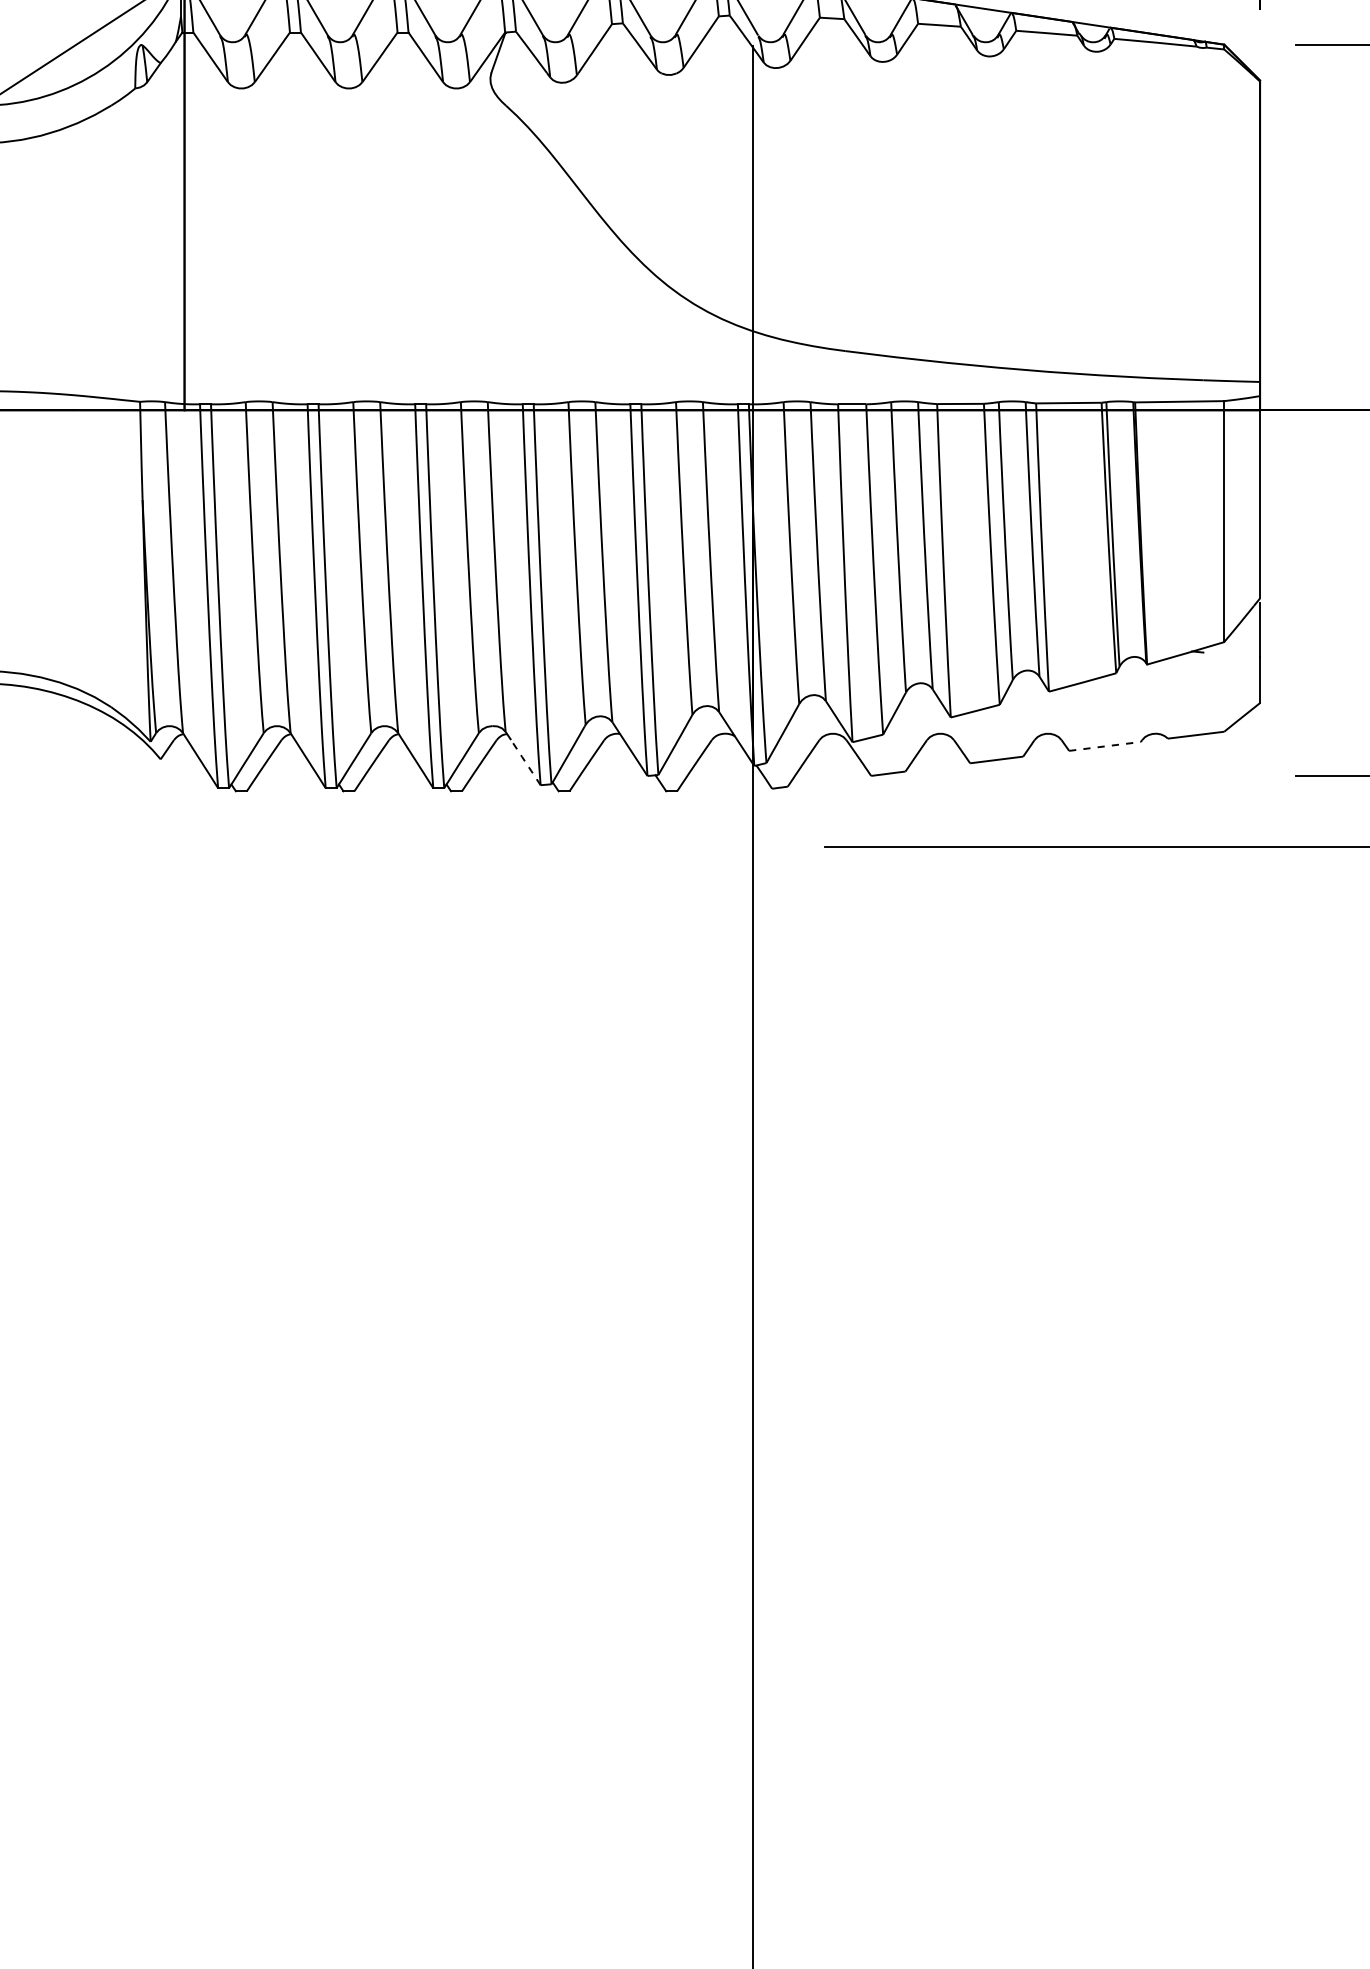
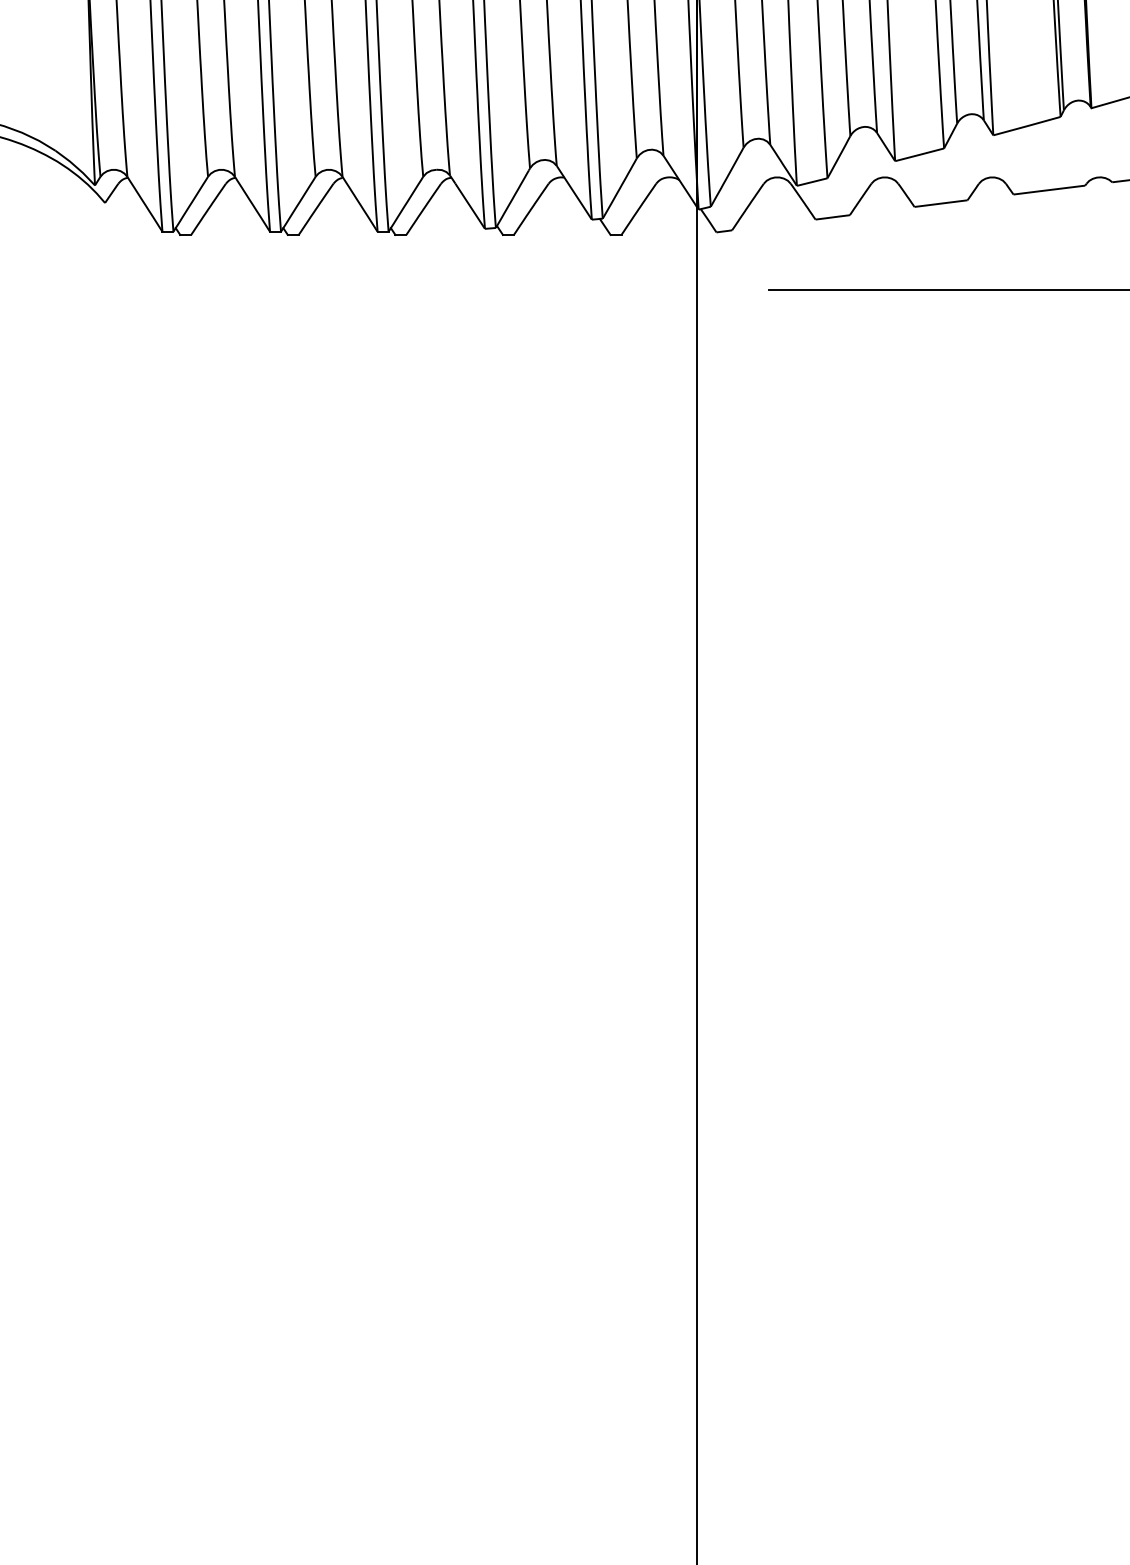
line: (1105, 746) -> (1049, 190), dashed -> solid
line: (525, 761) -> (469, 205), dashed -> solid

